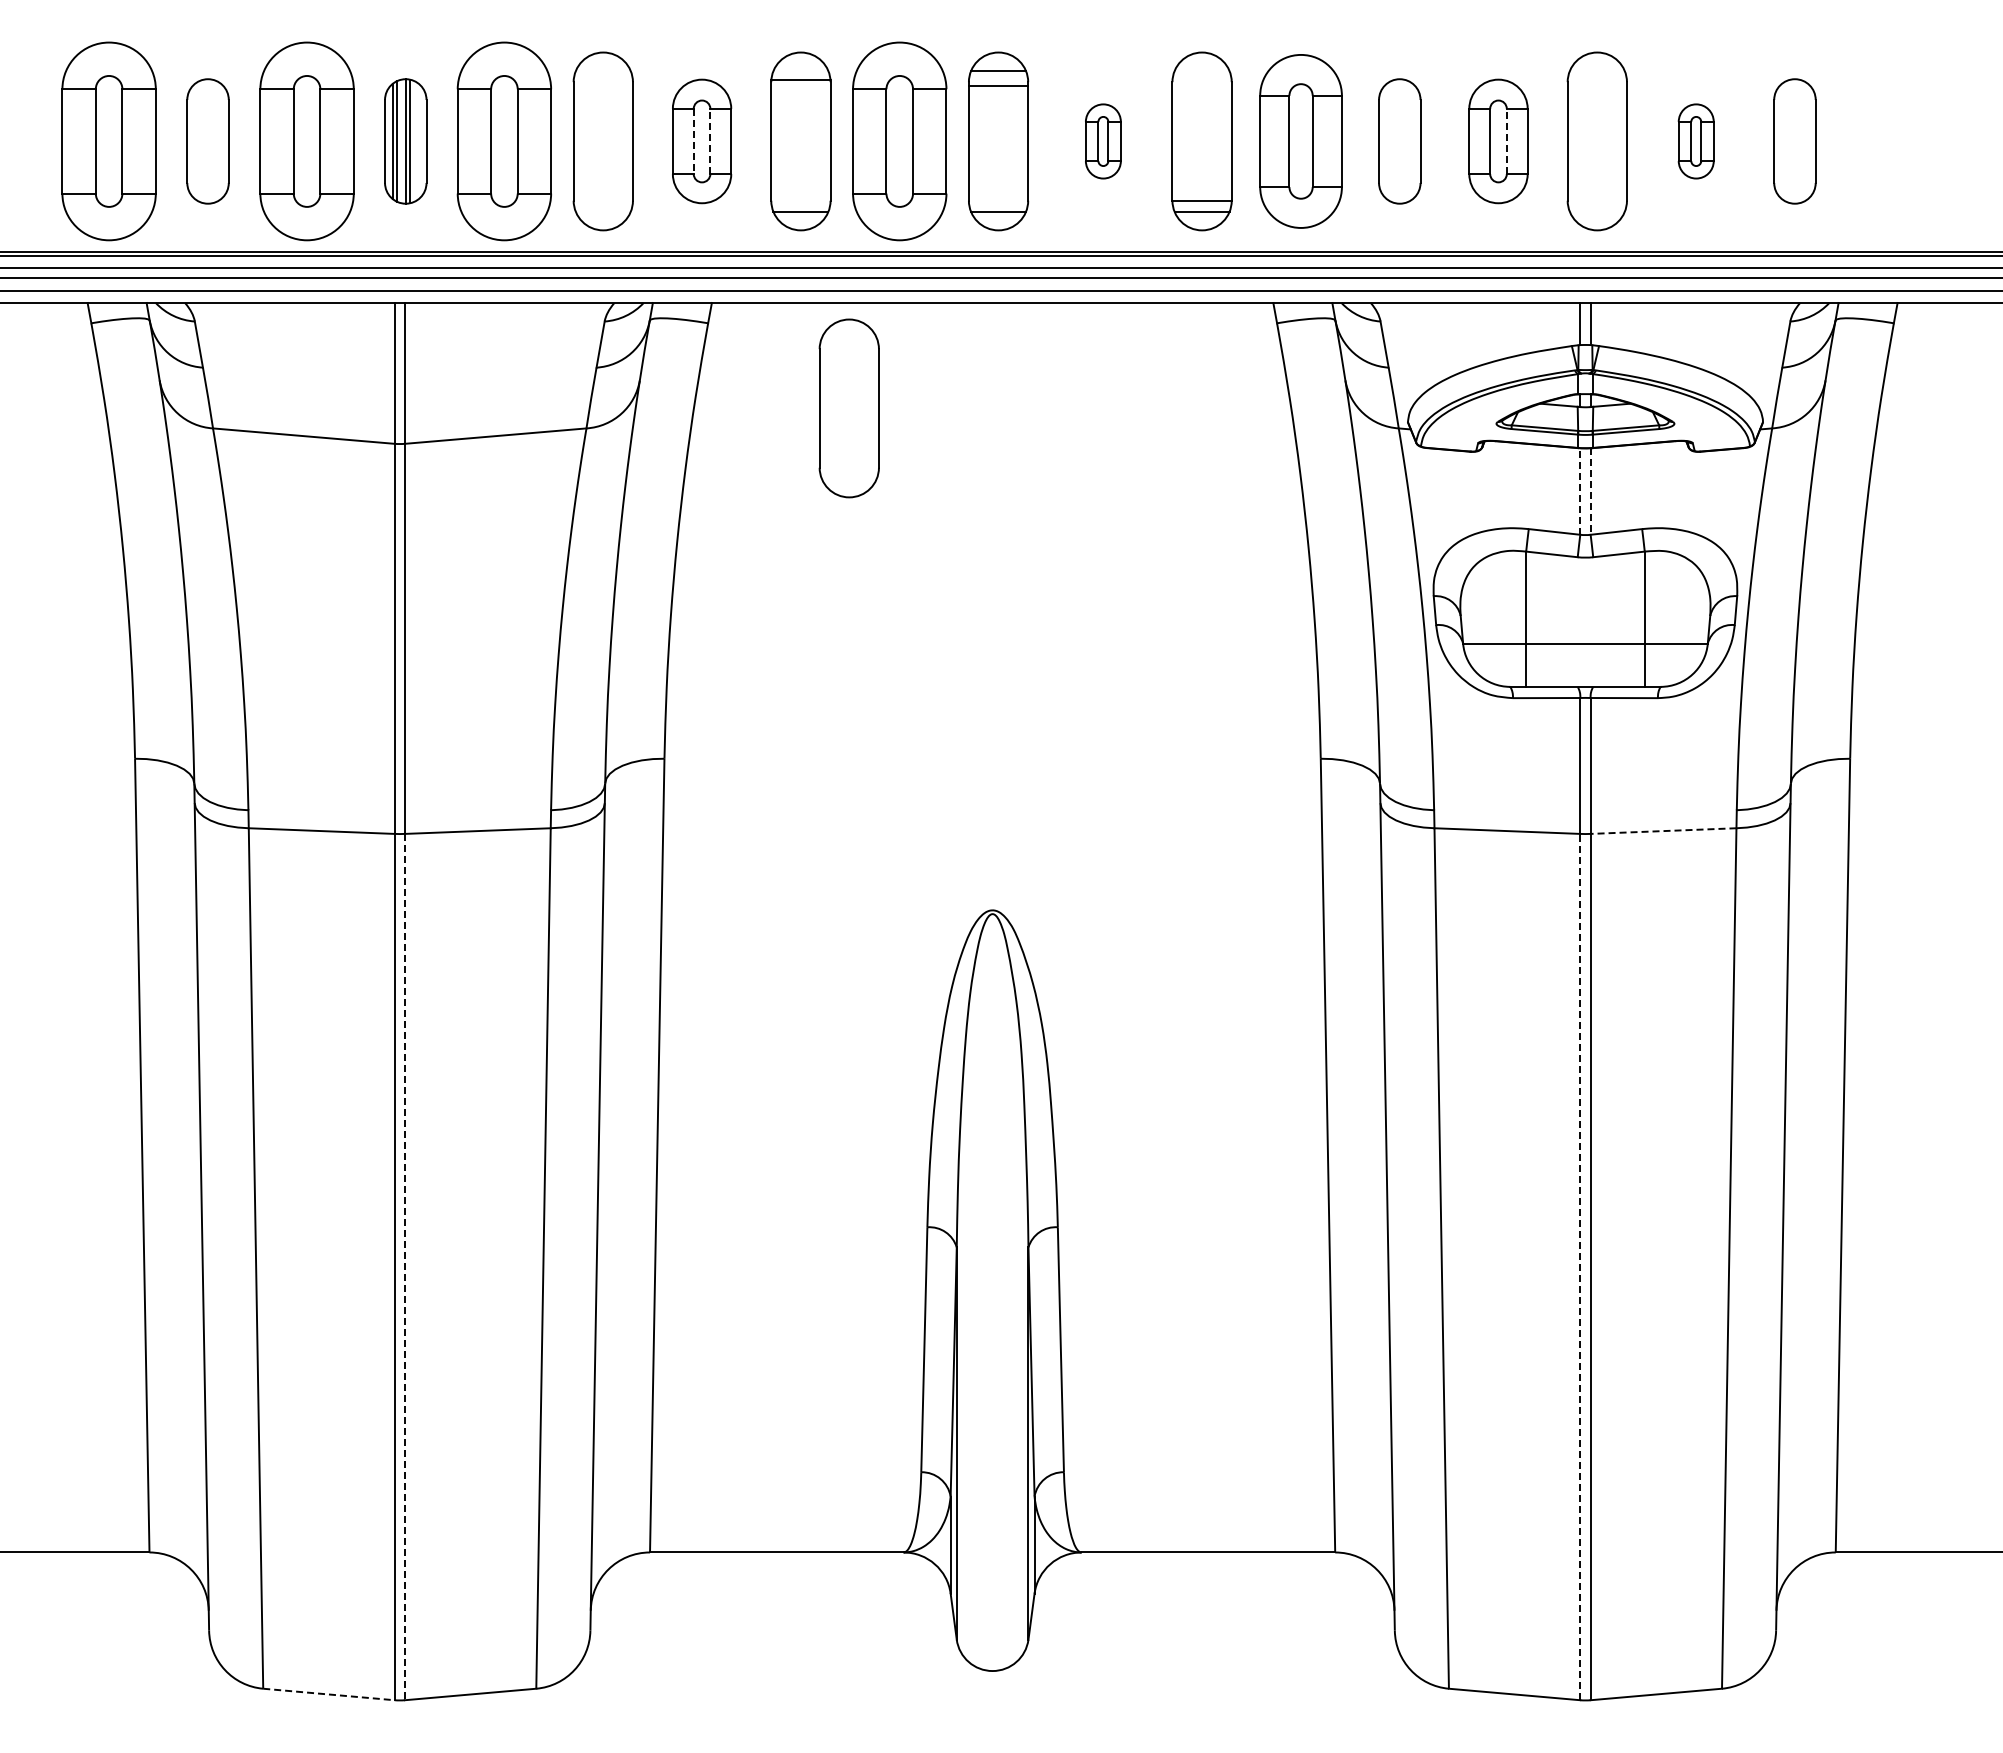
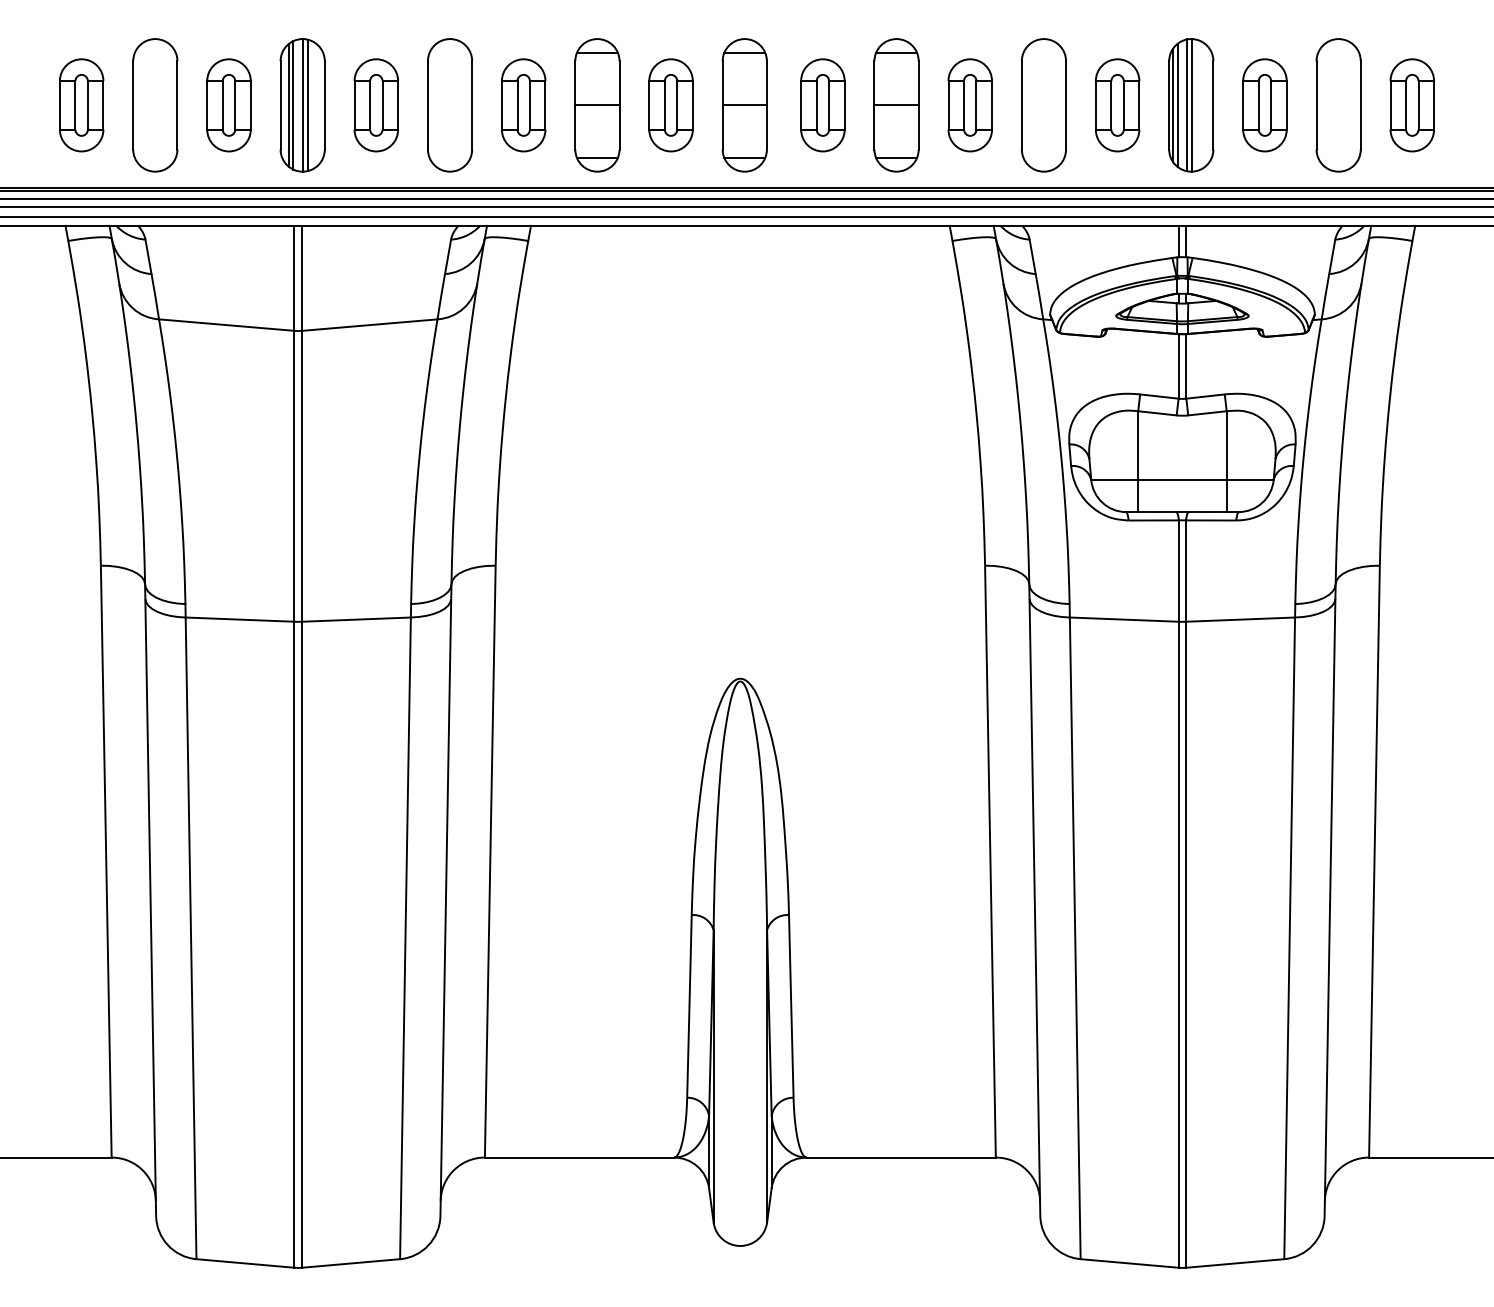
line: (800, 71) -> (597, 53), added
line: (1201, 71) -> (896, 53), added
line: (800, 80) -> (597, 105), moved
line: (998, 86) -> (744, 105), moved
part: (109, 141) -> (81, 105), size x0.62
part: (207, 141) -> (154, 105), size x1.43
part: (306, 141) -> (228, 105), size x0.62
part: (405, 141) -> (302, 105), size x1.43
part: (504, 141) -> (376, 105), size x0.62
line: (693, 141) -> (517, 105), dashed -> solid
line: (710, 141) -> (530, 105), dashed -> solid
part: (899, 141) -> (670, 105), size x0.62
part: (1103, 141) -> (823, 105), size x1.67
part: (1300, 141) -> (969, 105), size x0.71
part: (1399, 141) -> (1043, 105), size x1.43
line: (1506, 141) -> (1123, 105), dashed -> solid
line: (1572, 141) -> (1172, 105), added
line: (1579, 141) -> (1178, 105), added
line: (1591, 141) -> (1186, 105), added
line: (1598, 141) -> (1192, 105), added
part: (1696, 141) -> (1265, 105), size x1.67
part: (1794, 141) -> (1338, 105), size x1.43
part: (1893, 141) -> (1412, 105), added
line: (1201, 201) -> (896, 105), moved
part: (848, 408) -> (632, 304), removed
line: (1580, 491) -> (1178, 366), dashed -> solid
line: (1590, 491) -> (1186, 366), dashed -> solid
line: (1663, 831) -> (1240, 619), dashed -> solid
line: (1580, 1266) -> (1178, 944), dashed -> solid
line: (404, 1267) -> (301, 945), dashed -> solid
line: (328, 1694) -> (245, 1263), dashed -> solid

